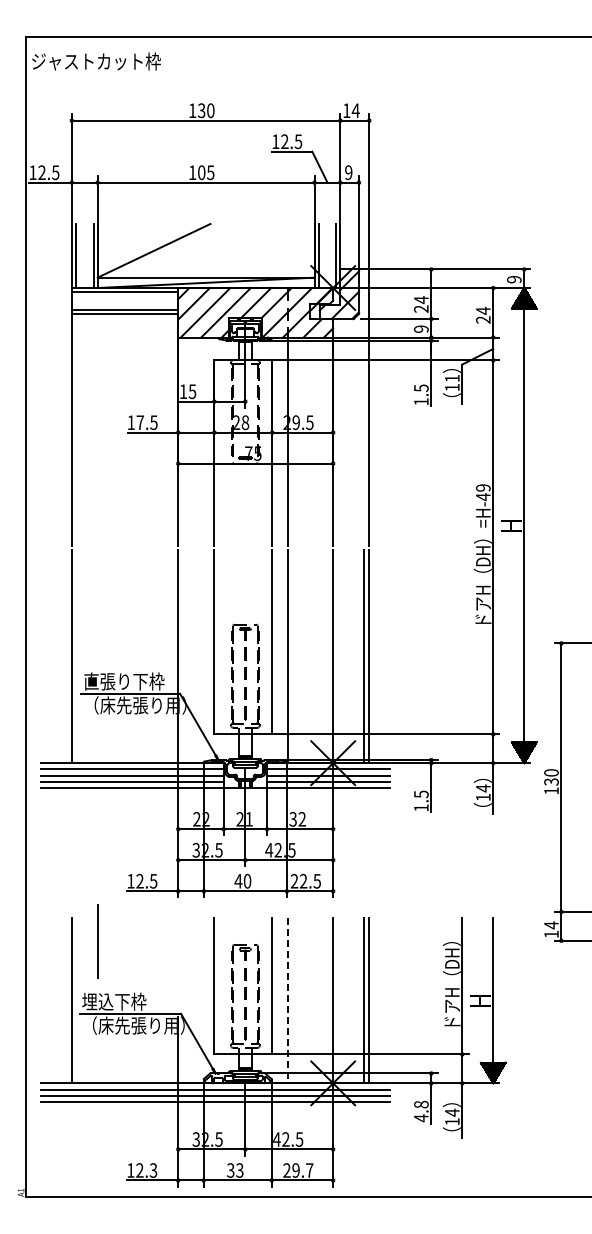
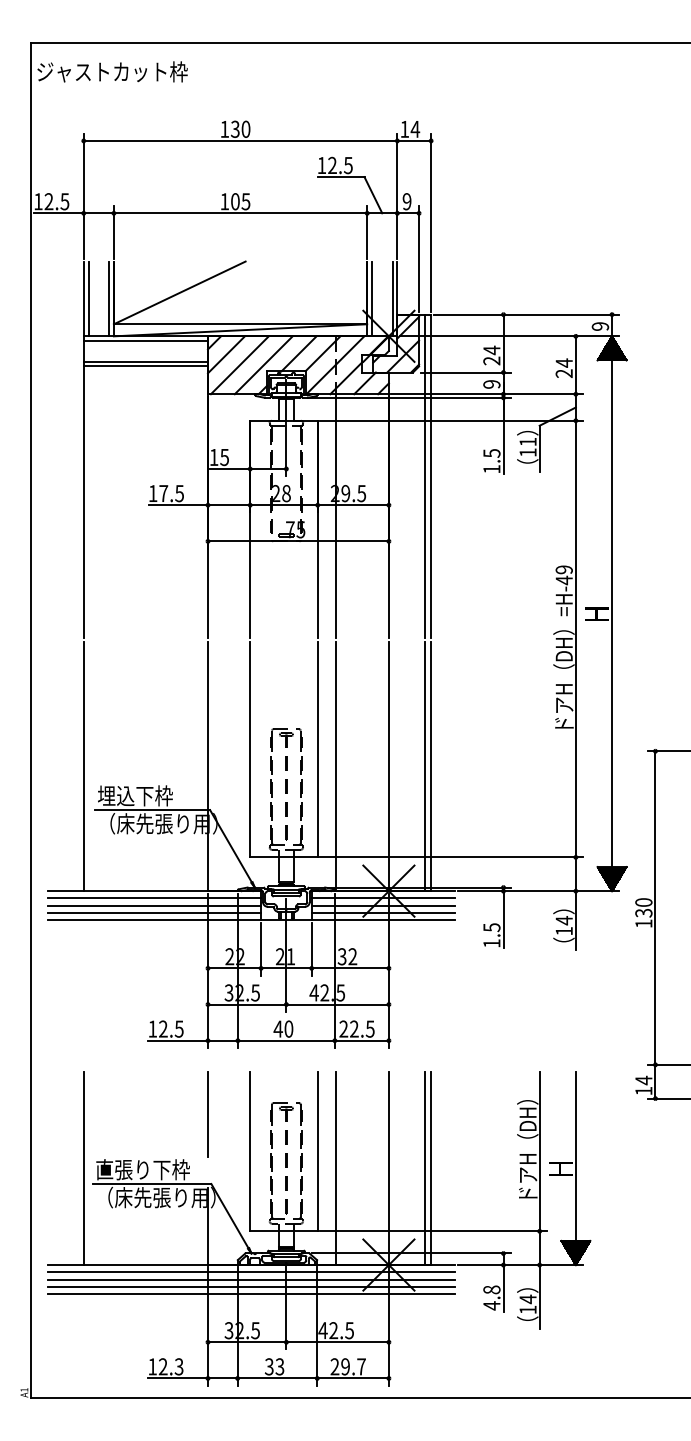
line: (364, 407) -> (425, 475), added
text: (124, 681) -> (145, 795), 直張り下枠 -> 埋込下枠
line: (97, 941) -> (207, 1114), moved
line: (287, 1000) -> (335, 1168), dashed -> solid
text: (122, 1001) -> (142, 1169), 埋込下枠 -> 直張り下枠
line: (214, 1108) -> (250, 1294), added

